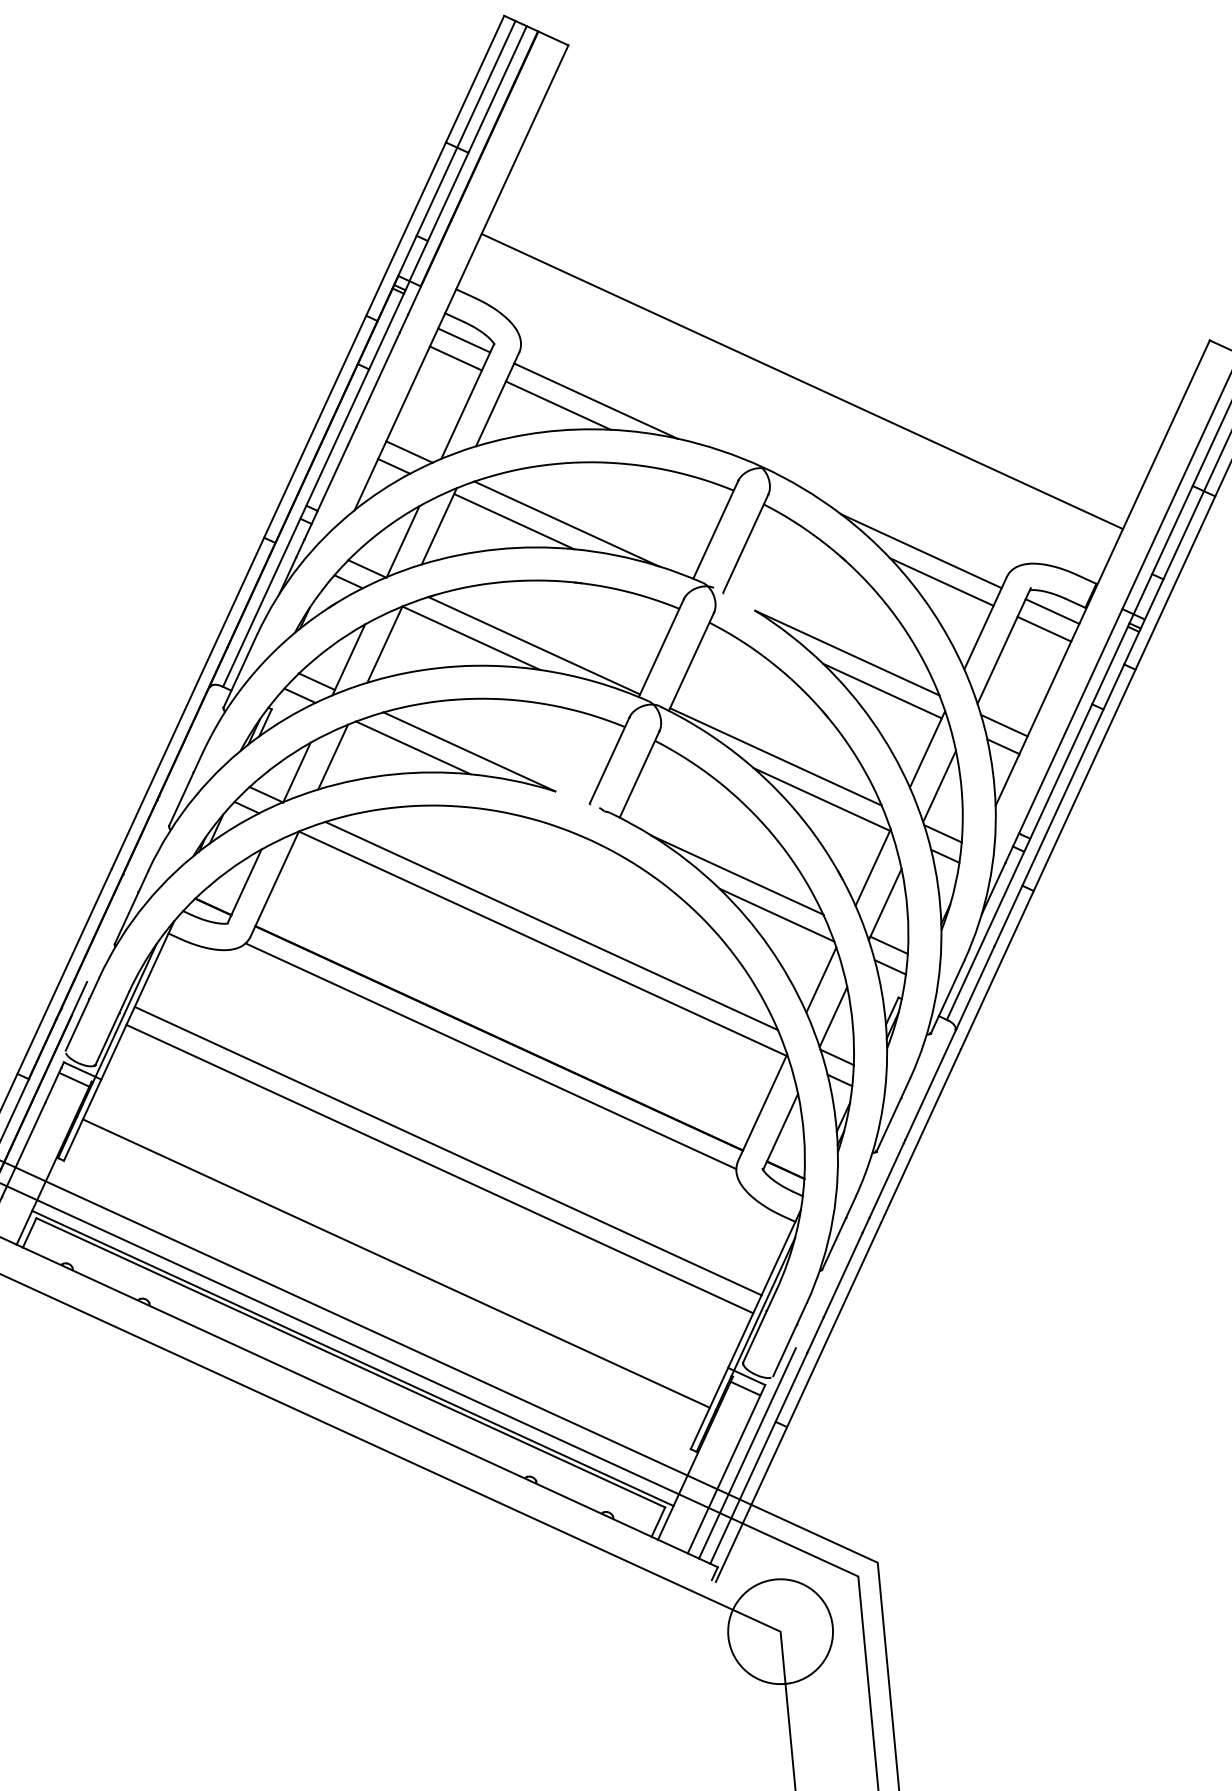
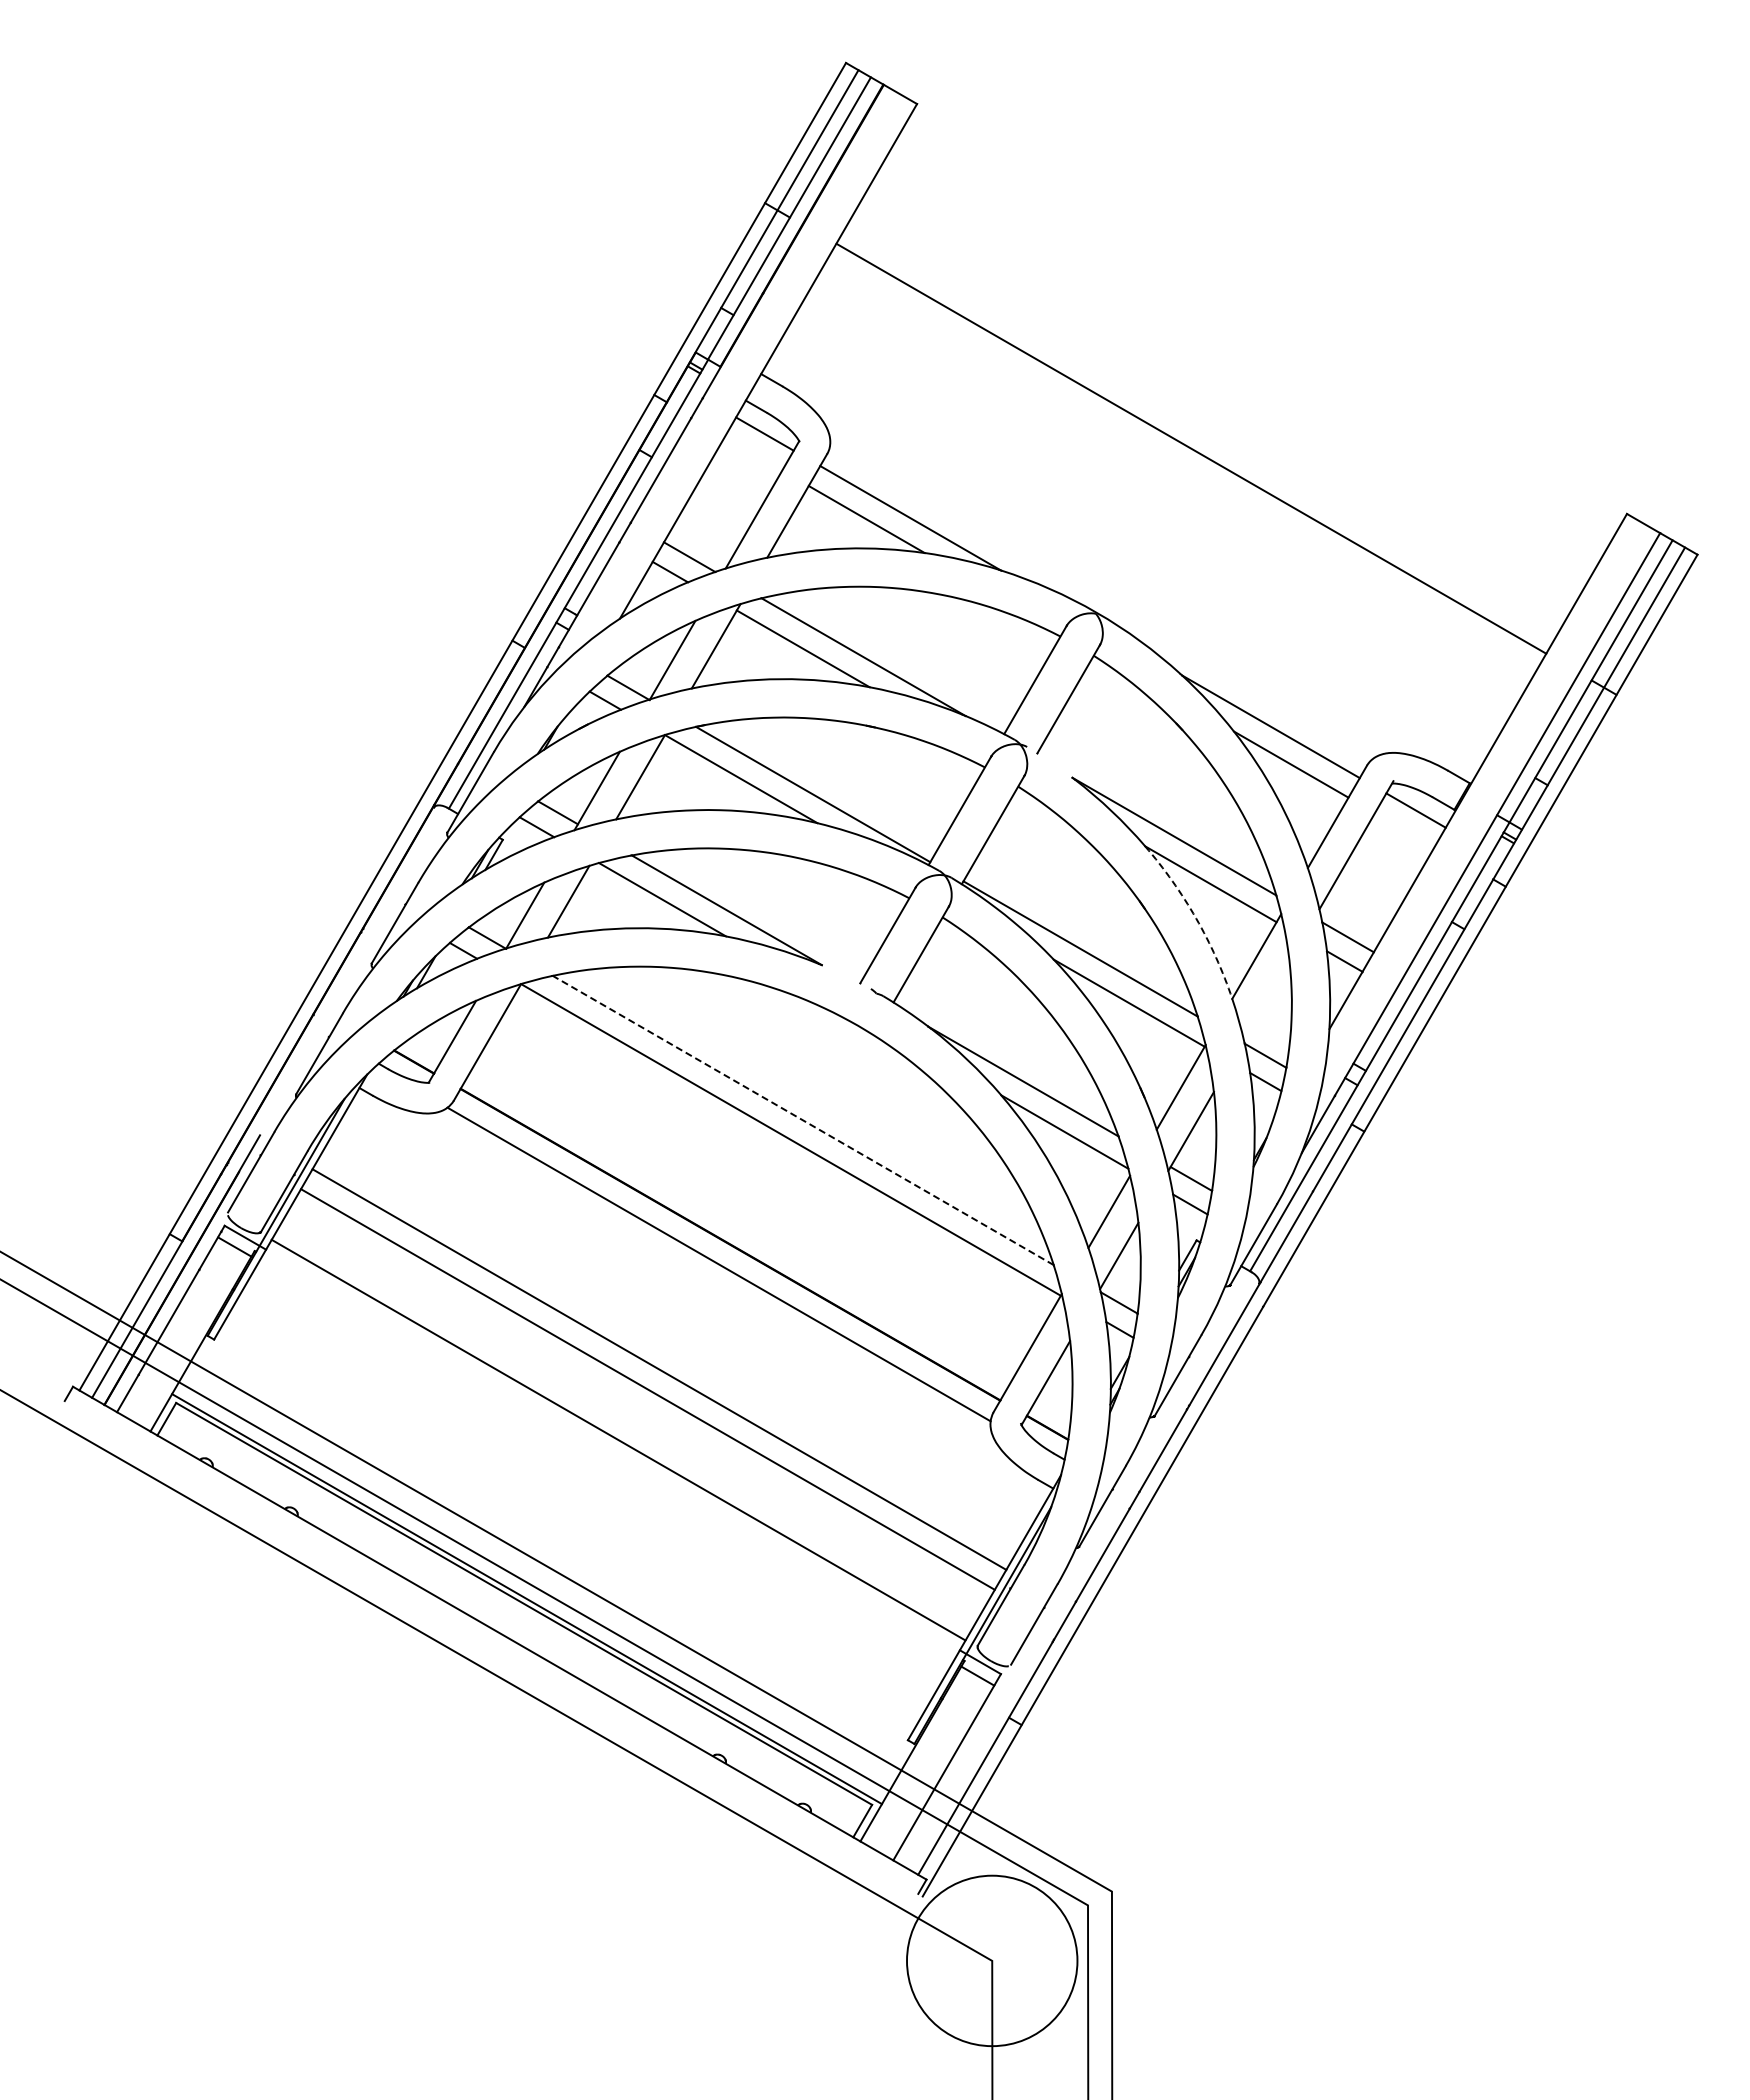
line: (455, 358) -> (753, 453), removed
line: (802, 381) -> (1191, 448), moved
line: (1044, 628) -> (1404, 829), removed
arc: (872, 721) -> (1196, 918), solid -> dashed
line: (939, 786) -> (1266, 1000), removed
line: (551, 926) -> (802, 1120), solid -> dashed
line: (396, 1263) -> (618, 1439), moved
line: (746, 1452) -> (972, 1750), removed
circle: (780, 1631) -> (992, 1960), size x1.4

